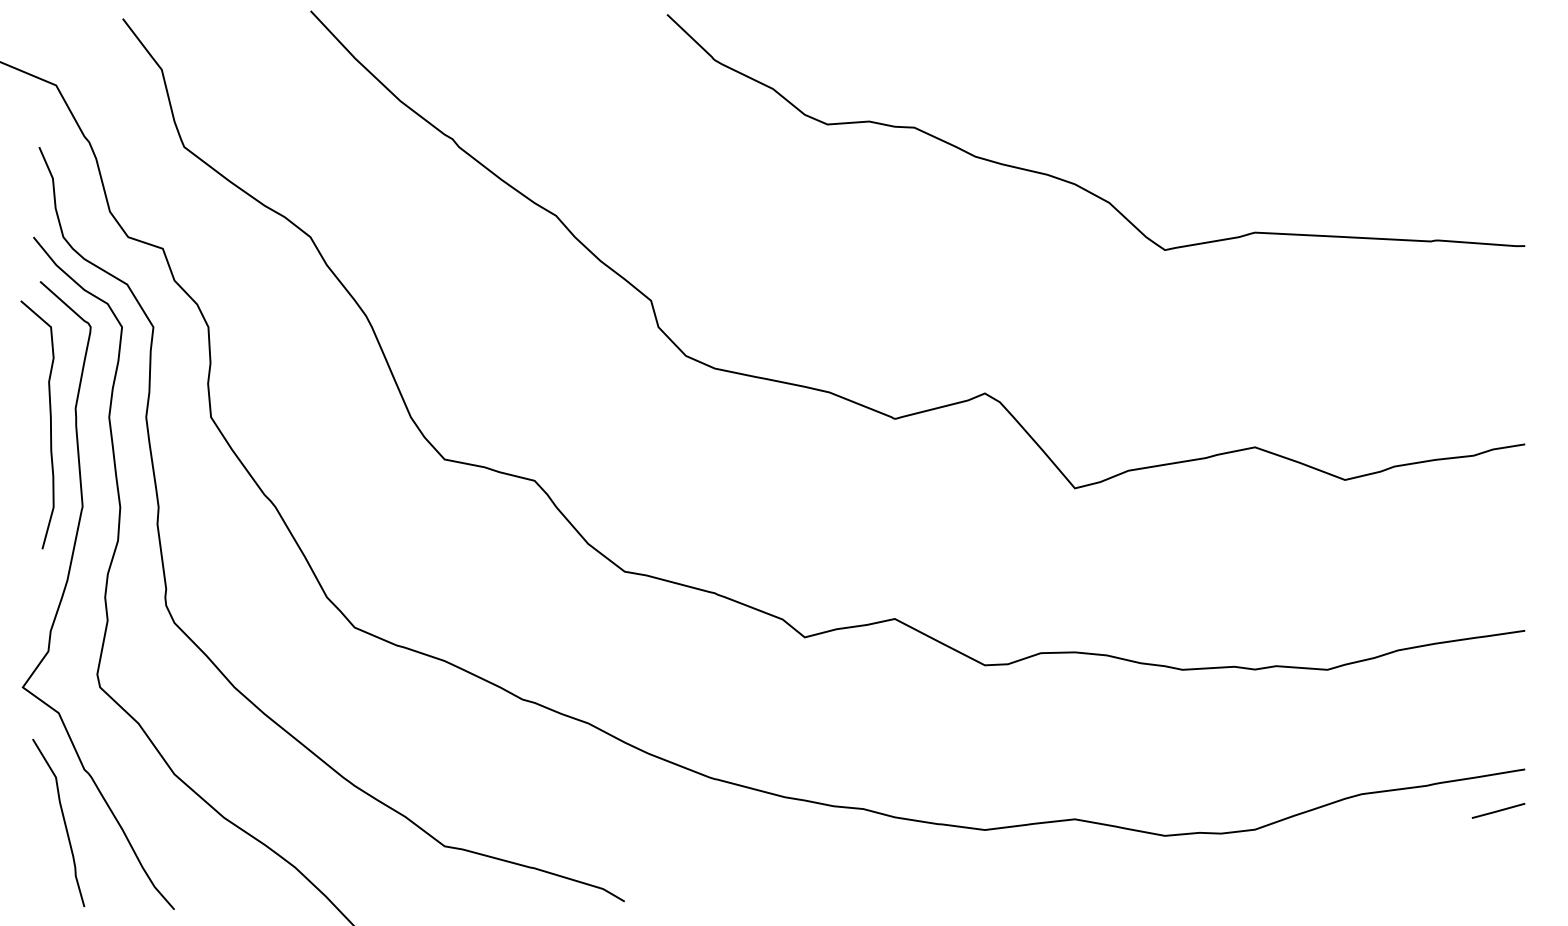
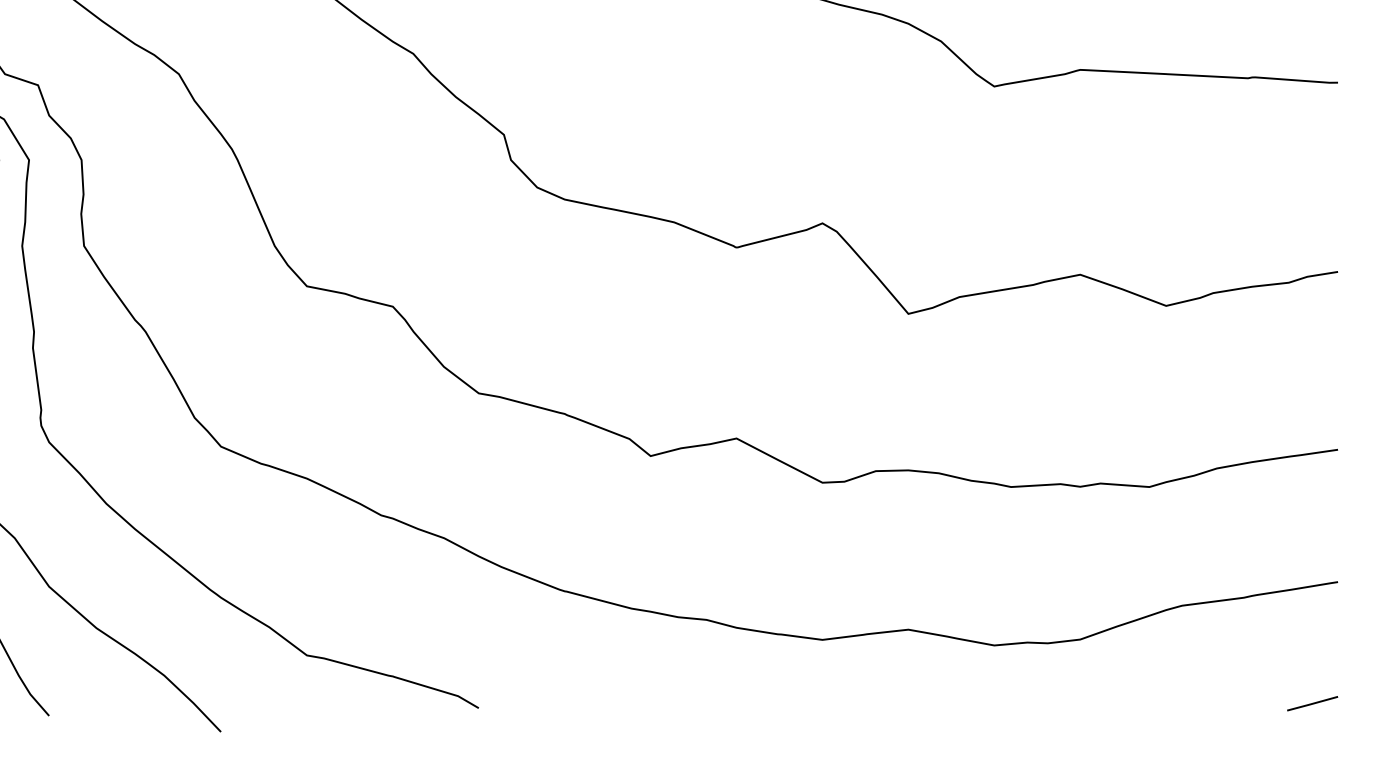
line: (1498, 810) -> (1312, 703), moved

